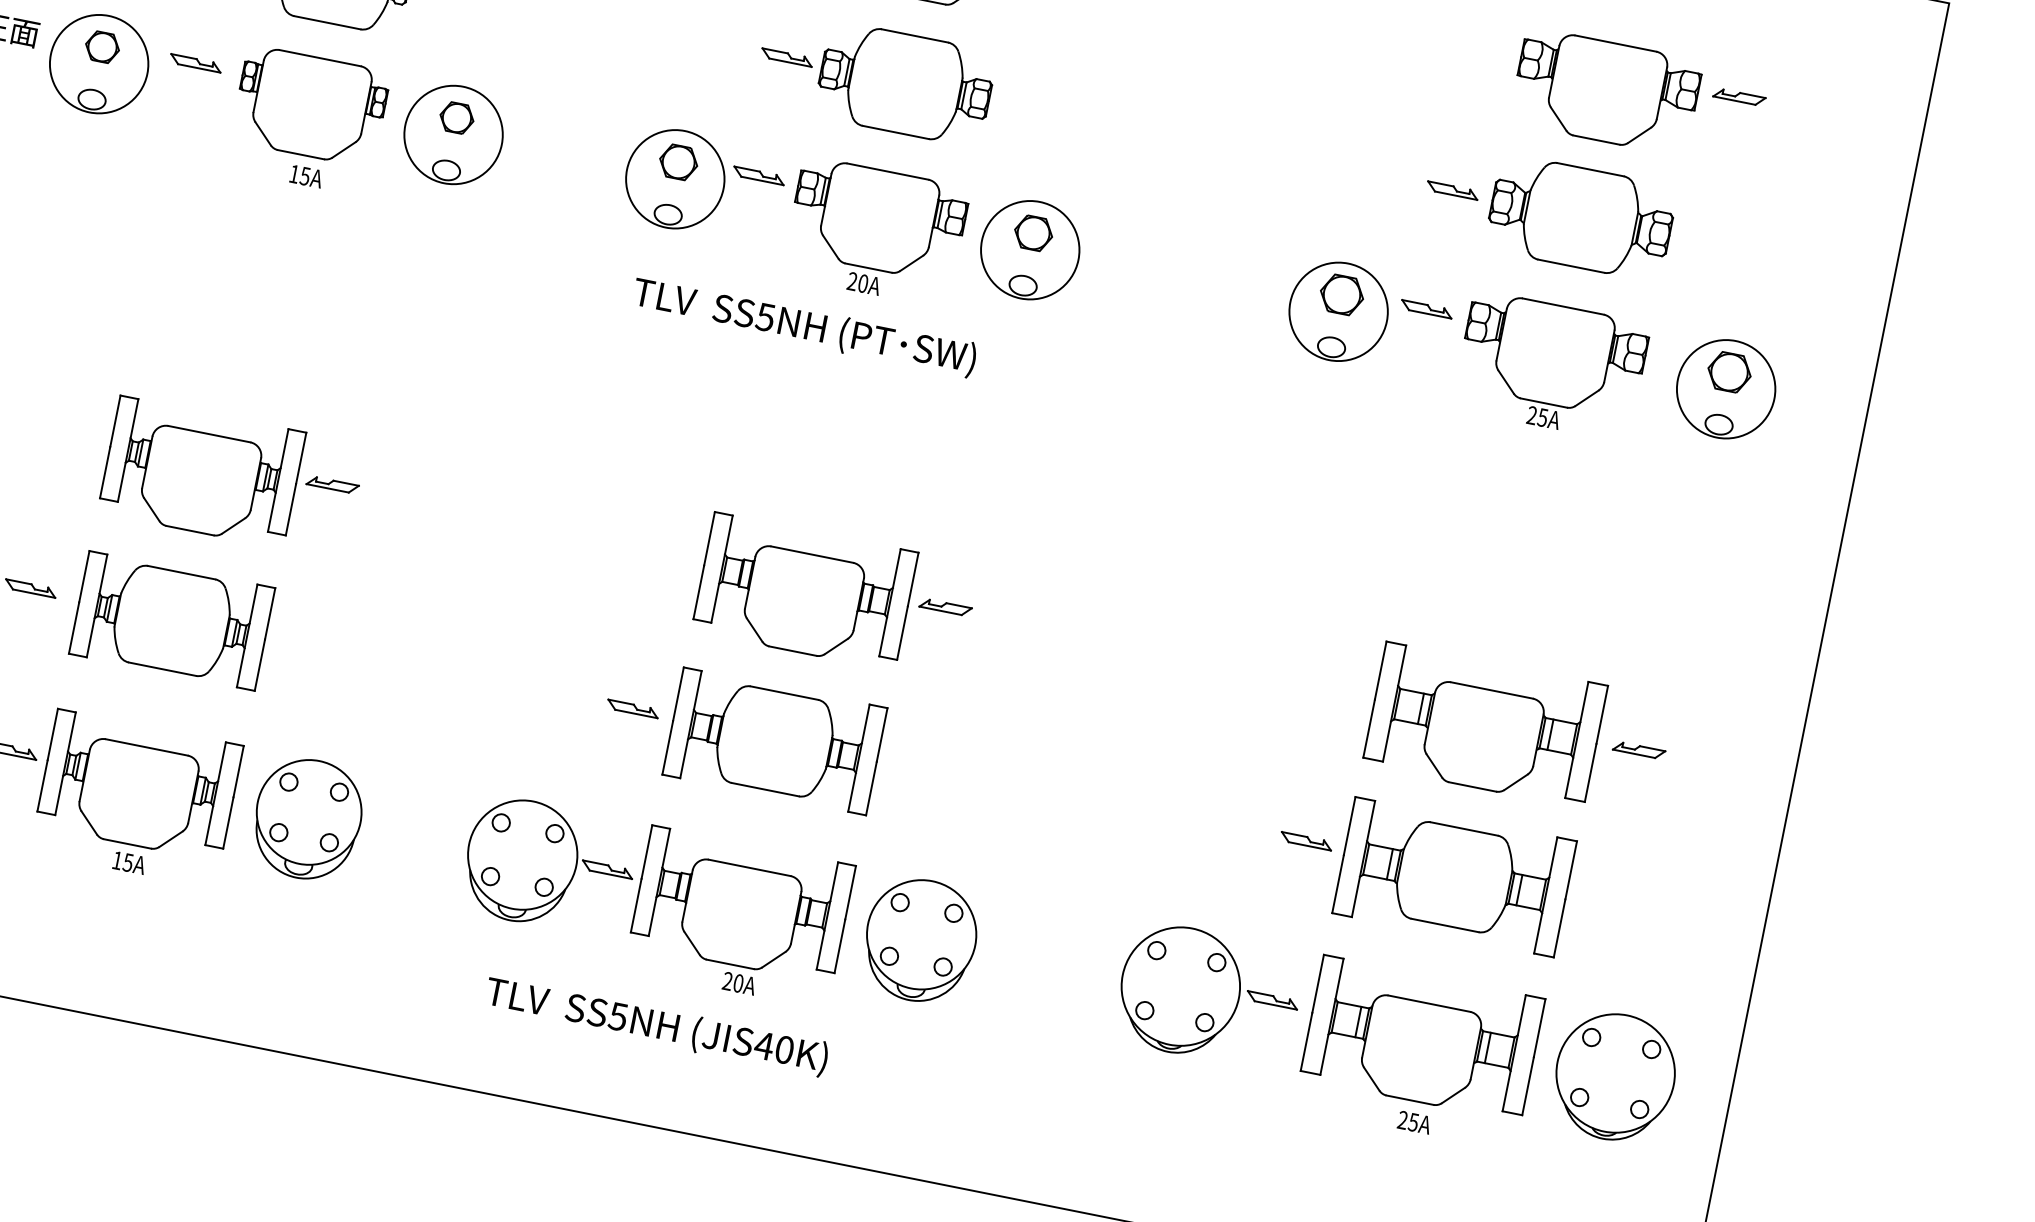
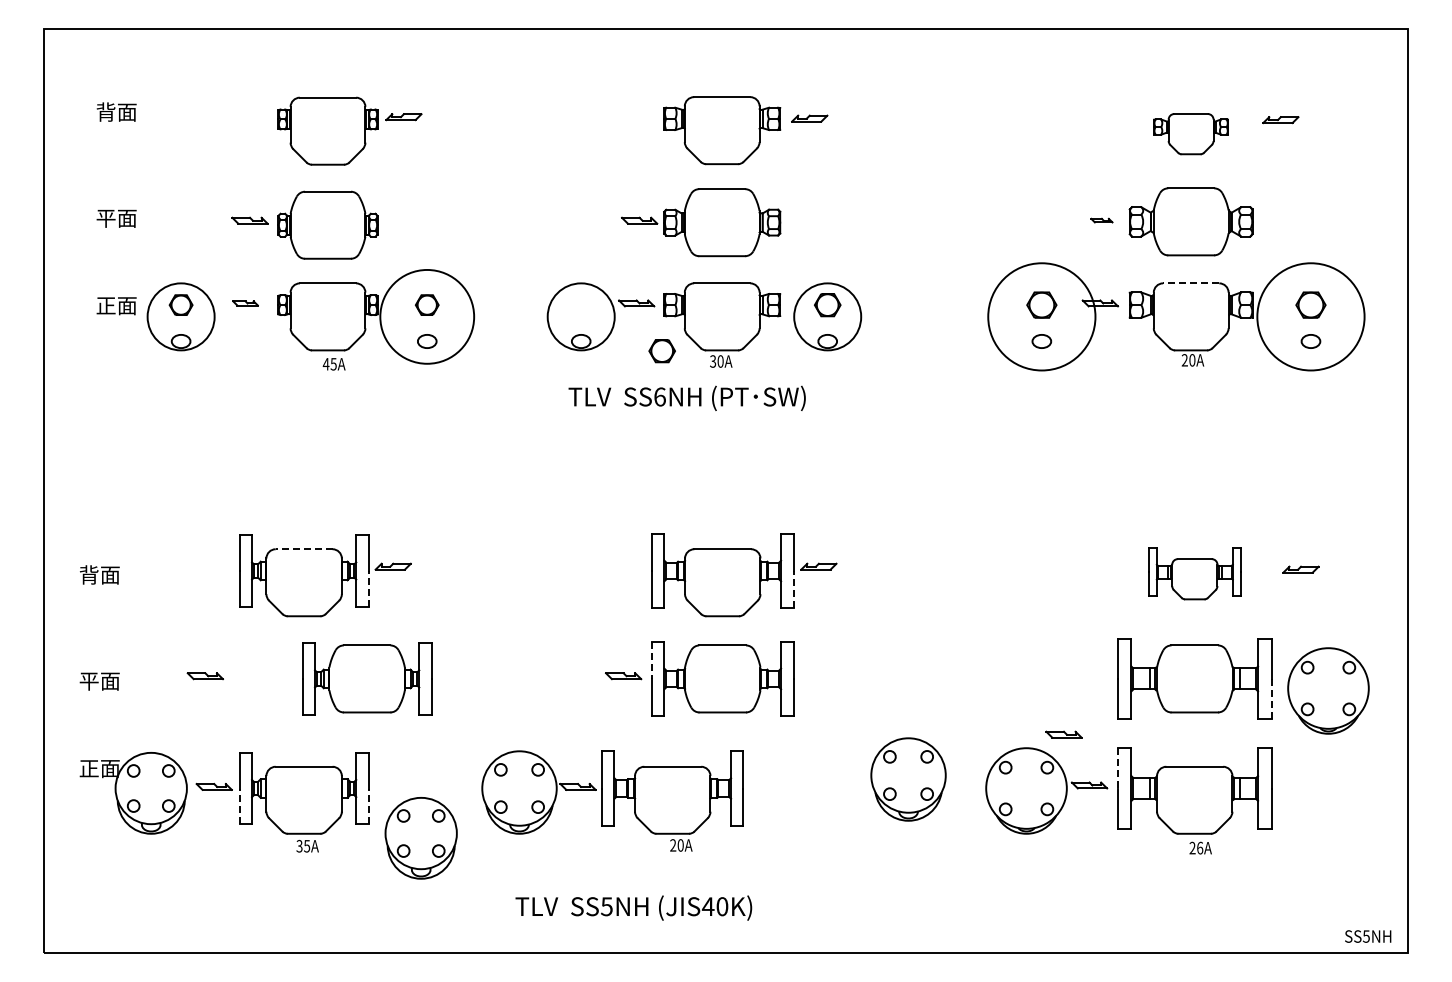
part: (195, 63) -> (245, 303), size x0.7
part: (1605, 90) -> (1190, 133), size x0.6
circle: (452, 134) -> (426, 316), size x1.4
part: (677, 162) -> (661, 351), moved
text: (293, 174) -> (325, 364), 15A -> 45A
part: (1452, 190) -> (1101, 220), size x0.6
text: (852, 281) -> (713, 361), 20A -> 30A
line: (1562, 306) -> (1190, 283), solid -> dashed
circle: (1338, 311) -> (1041, 316), size x1.6
text: (765, 316) -> (659, 396), SS5NH -> SS6NH
circle: (1725, 388) -> (1310, 316), size x1.6
text: (1543, 418) -> (1192, 360), 25A -> 20A
line: (208, 434) -> (303, 549), solid -> dashed
line: (290, 509) -> (368, 588), solid -> dashed
part: (172, 620) -> (367, 678), moved
line: (902, 632) -> (793, 589), solid -> dashed
line: (679, 694) -> (652, 660), solid -> dashed
part: (1484, 725) -> (1194, 573), size x0.6
line: (42, 786) -> (239, 806), solid -> dashed
part: (306, 819) -> (420, 838), moved
line: (228, 823) -> (368, 806), solid -> dashed
part: (1305, 840) -> (1063, 734), moved
text: (117, 859) -> (299, 845), 15A -> 35A
part: (653, 899) -> (612, 800), moved
line: (1559, 927) -> (1271, 698), solid -> dashed
part: (920, 940) -> (908, 779), moved
line: (1317, 983) -> (1117, 768), solid -> dashed
text: (656, 1025) -> (633, 907), moved
part: (1615, 1076) -> (1328, 690), moved
text: (1414, 1121) -> (1200, 847), 25A -> 26A

